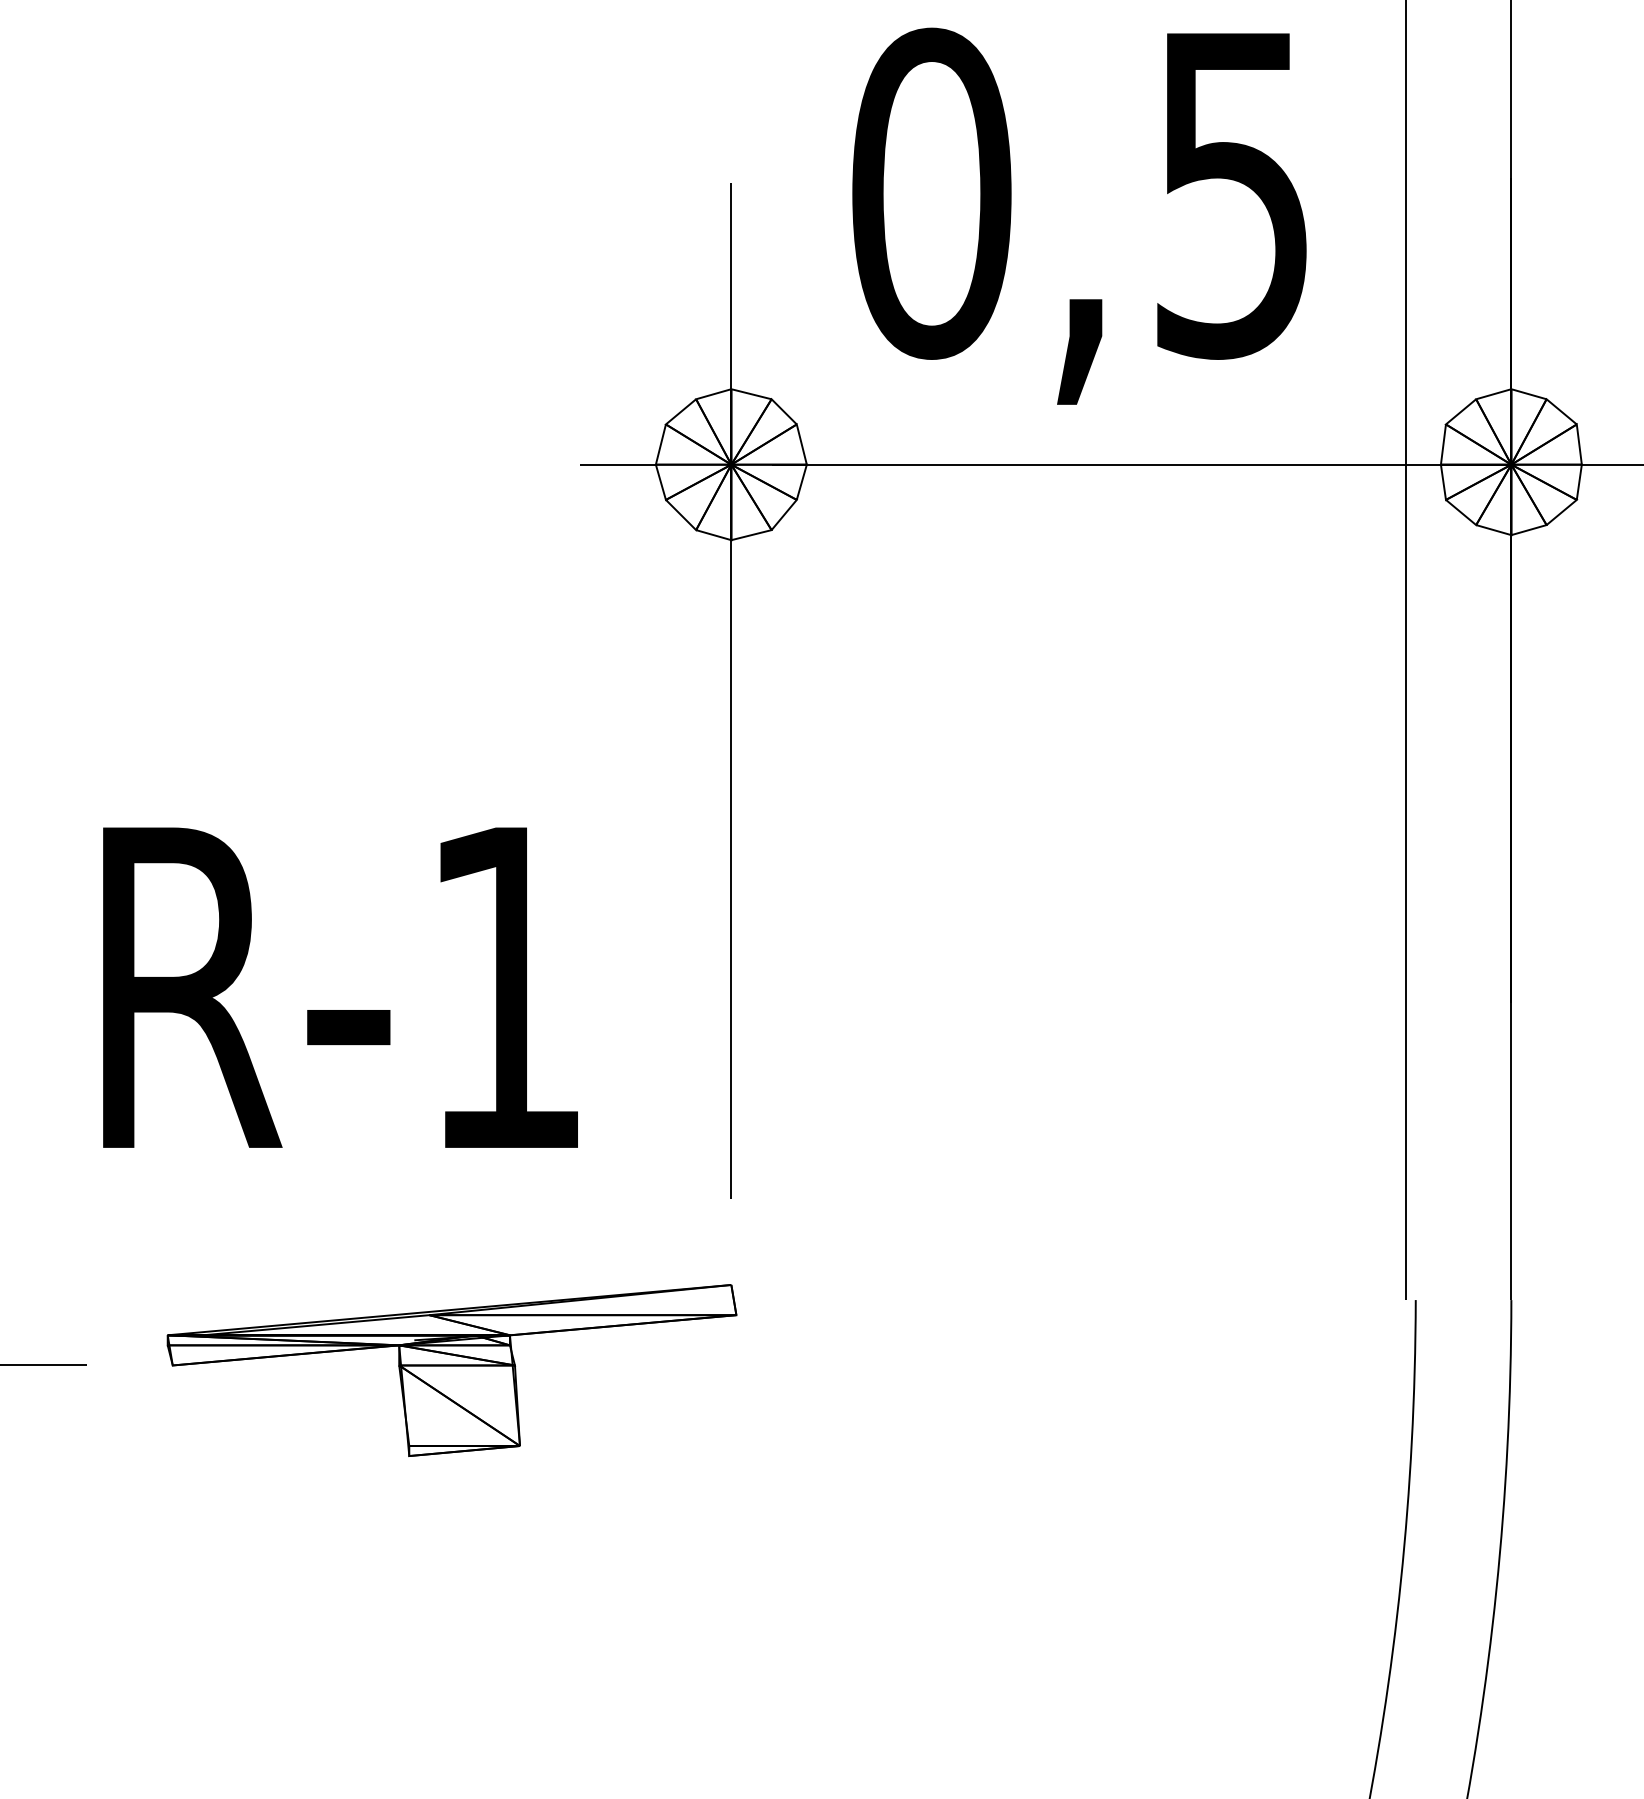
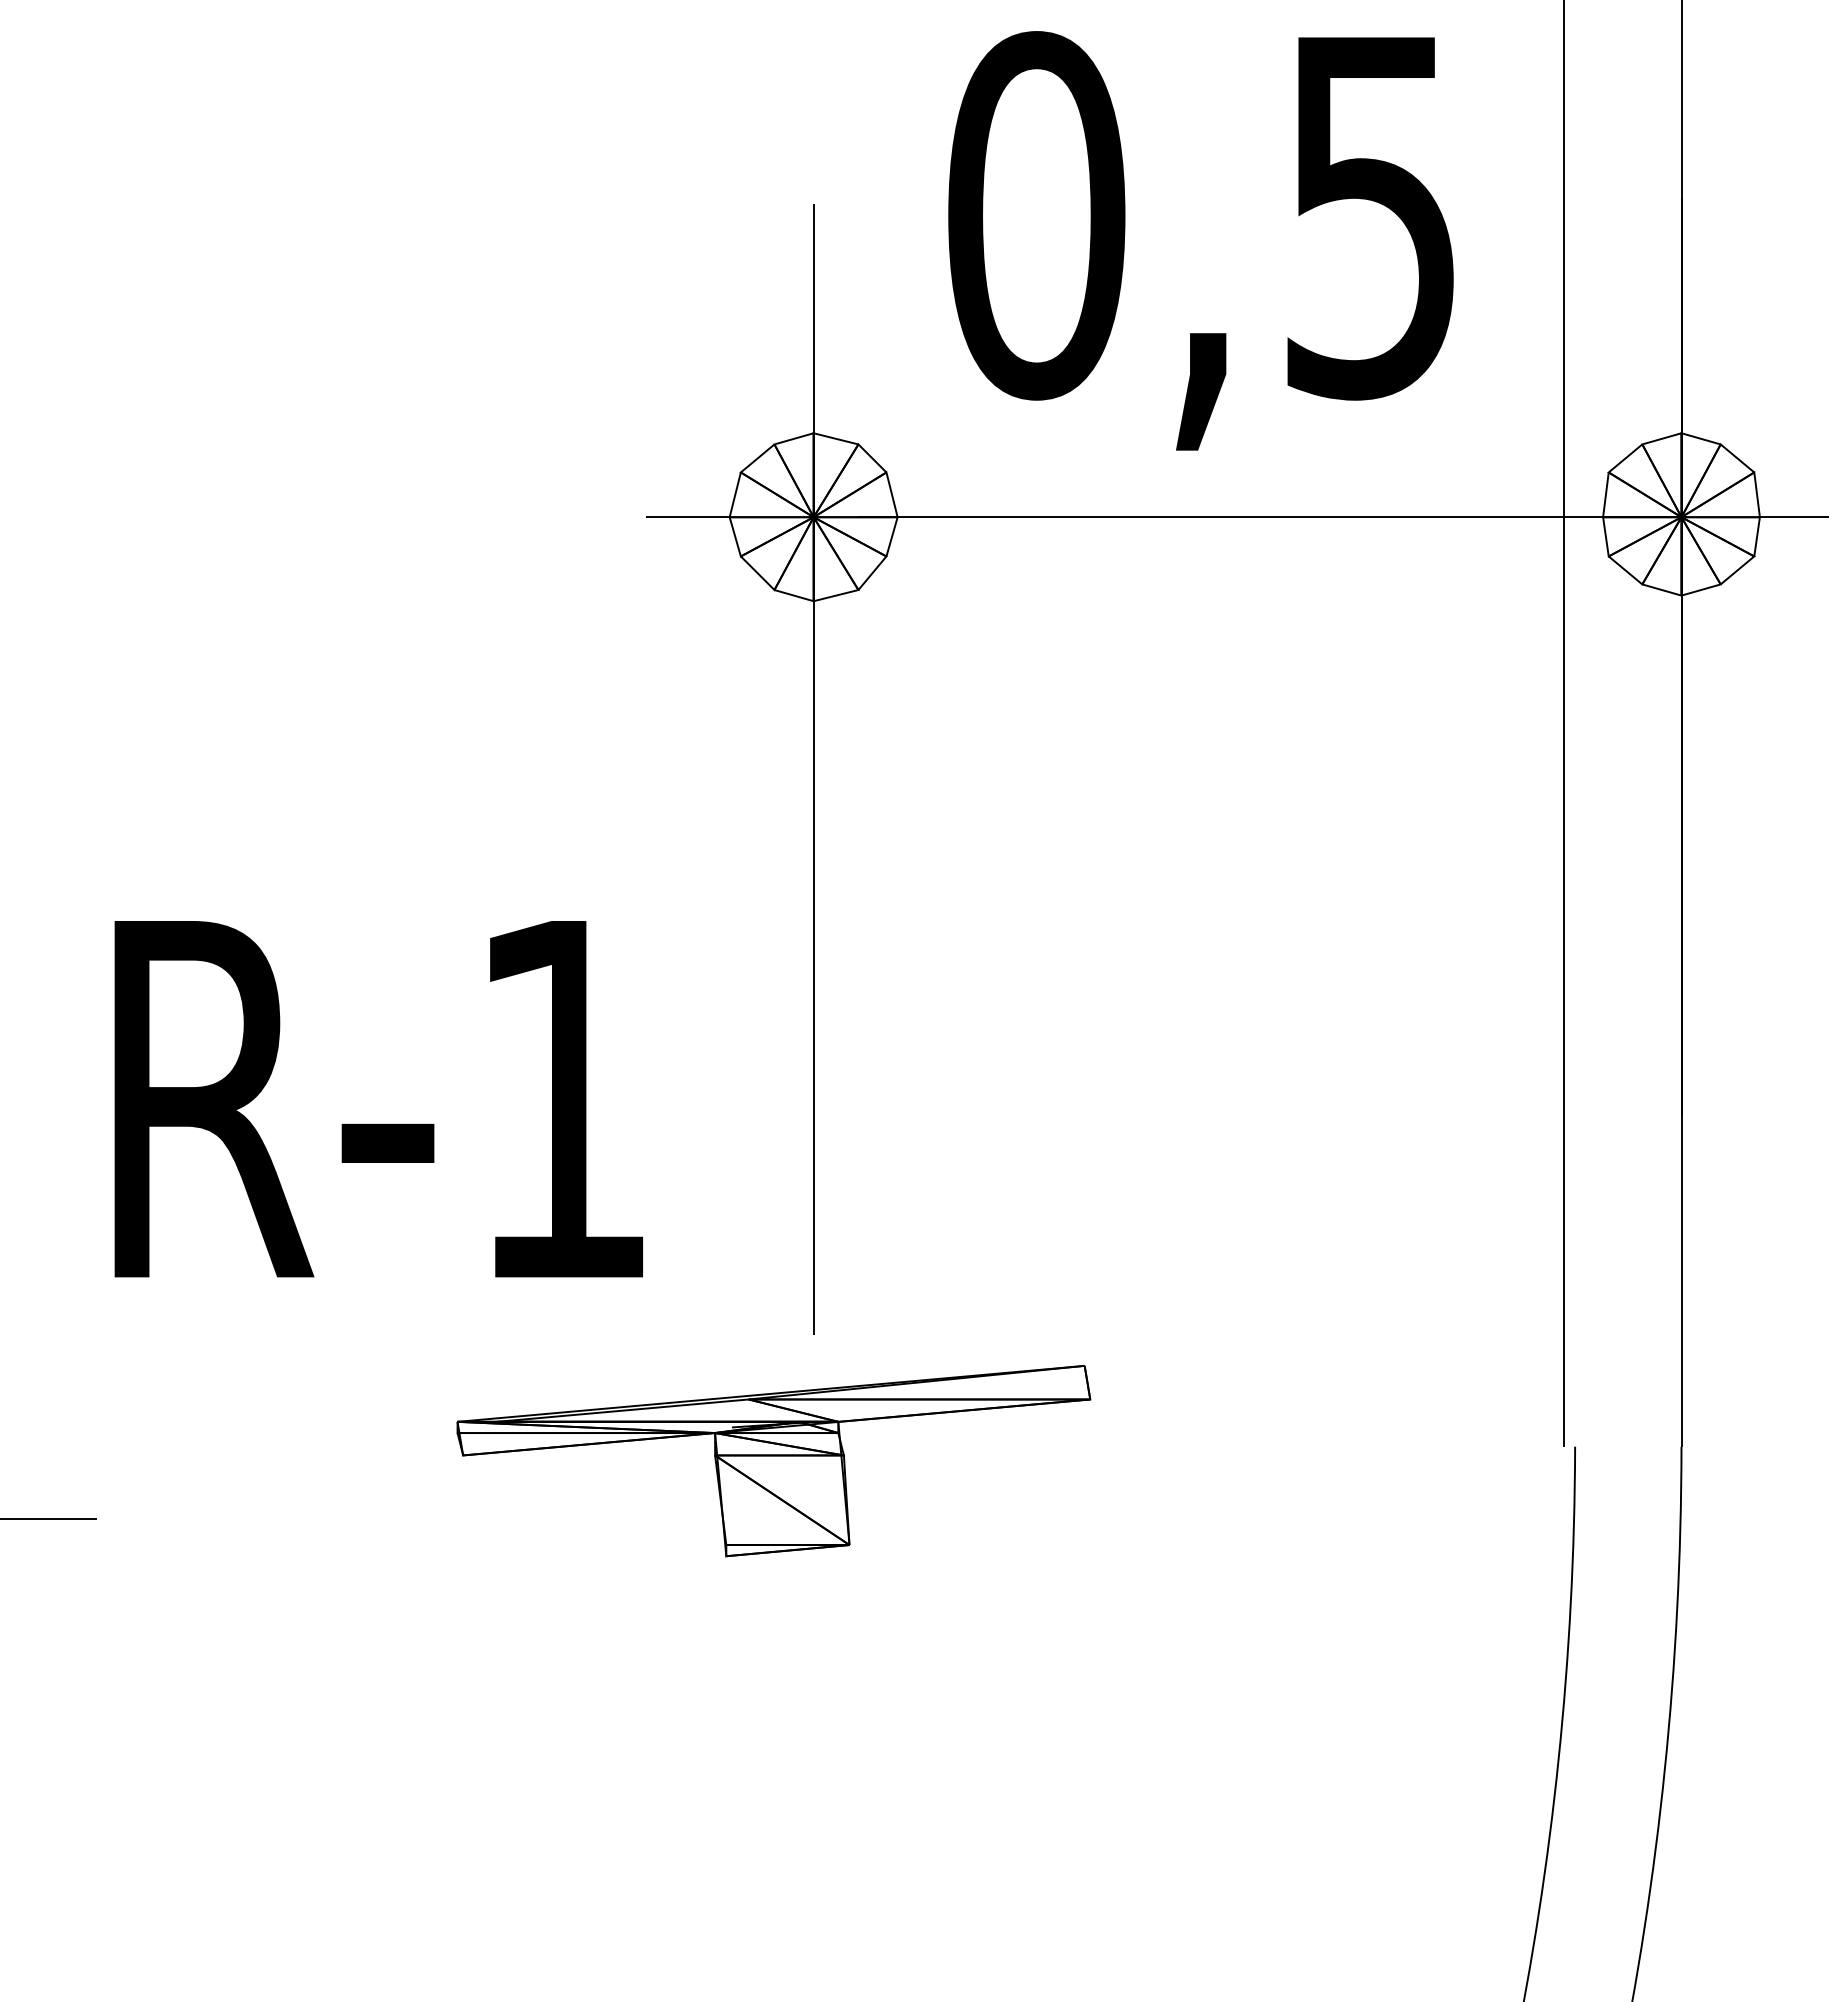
part: (451, 1370) -> (773, 1461), moved

